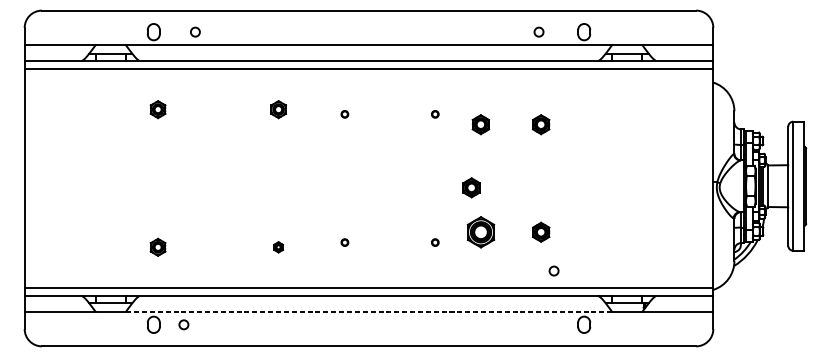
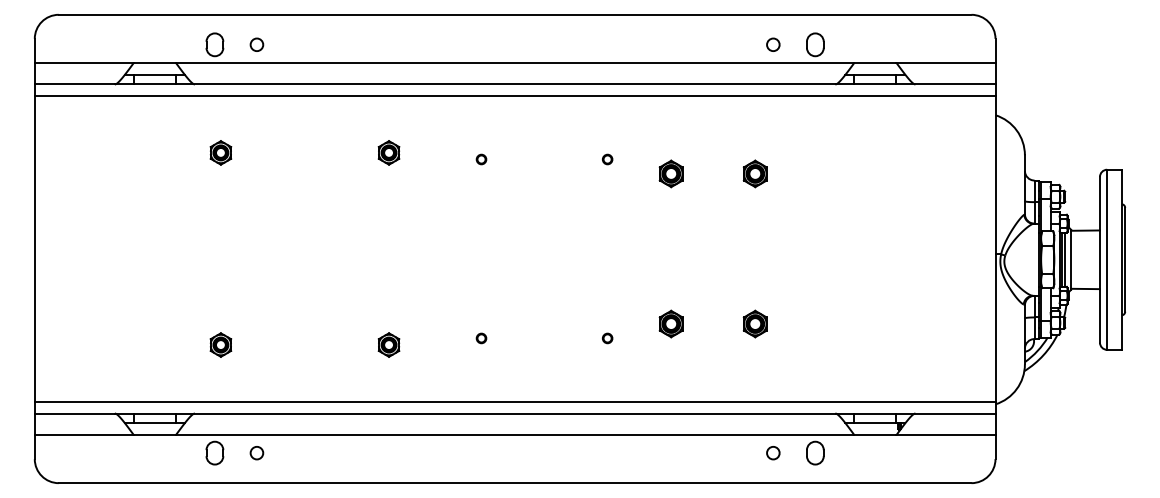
circle: (195, 31) -> (256, 44), moved
circle: (539, 31) -> (773, 44), moved
part: (471, 187) -> (657, 261), removed
part: (480, 231) -> (670, 323), size x0.62
part: (278, 246) -> (388, 344), size x1.67
circle: (554, 271) -> (773, 453), moved
line: (368, 312) -> (514, 435), dashed -> solid

